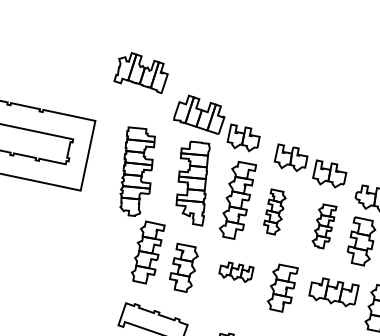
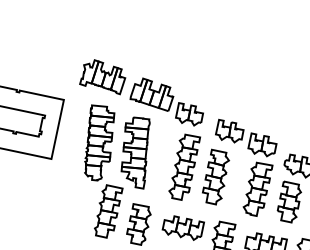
part: (140, 73) -> (102, 77), moved
part: (192, 183) -> (135, 152), moved
part: (274, 211) -> (215, 176), size x1.43
part: (324, 226) -> (258, 189), size x1.43
part: (236, 272) -> (183, 228), size x1.43

